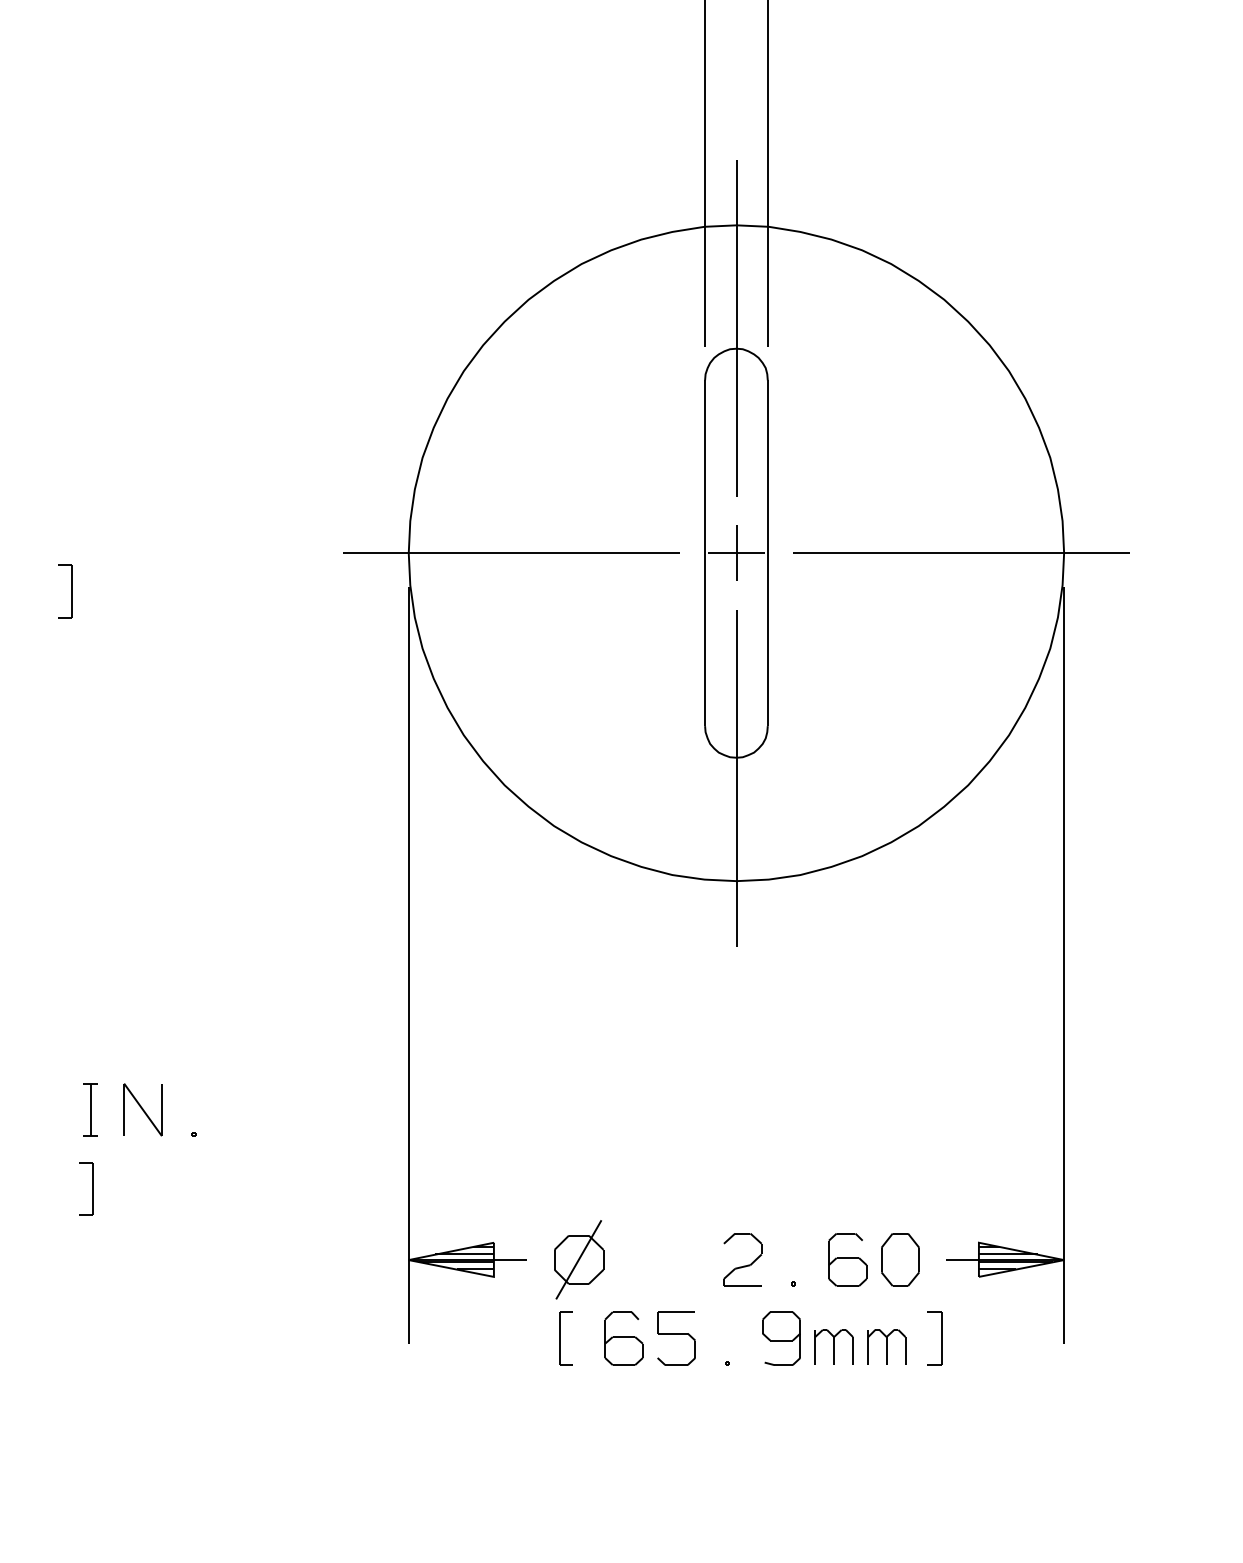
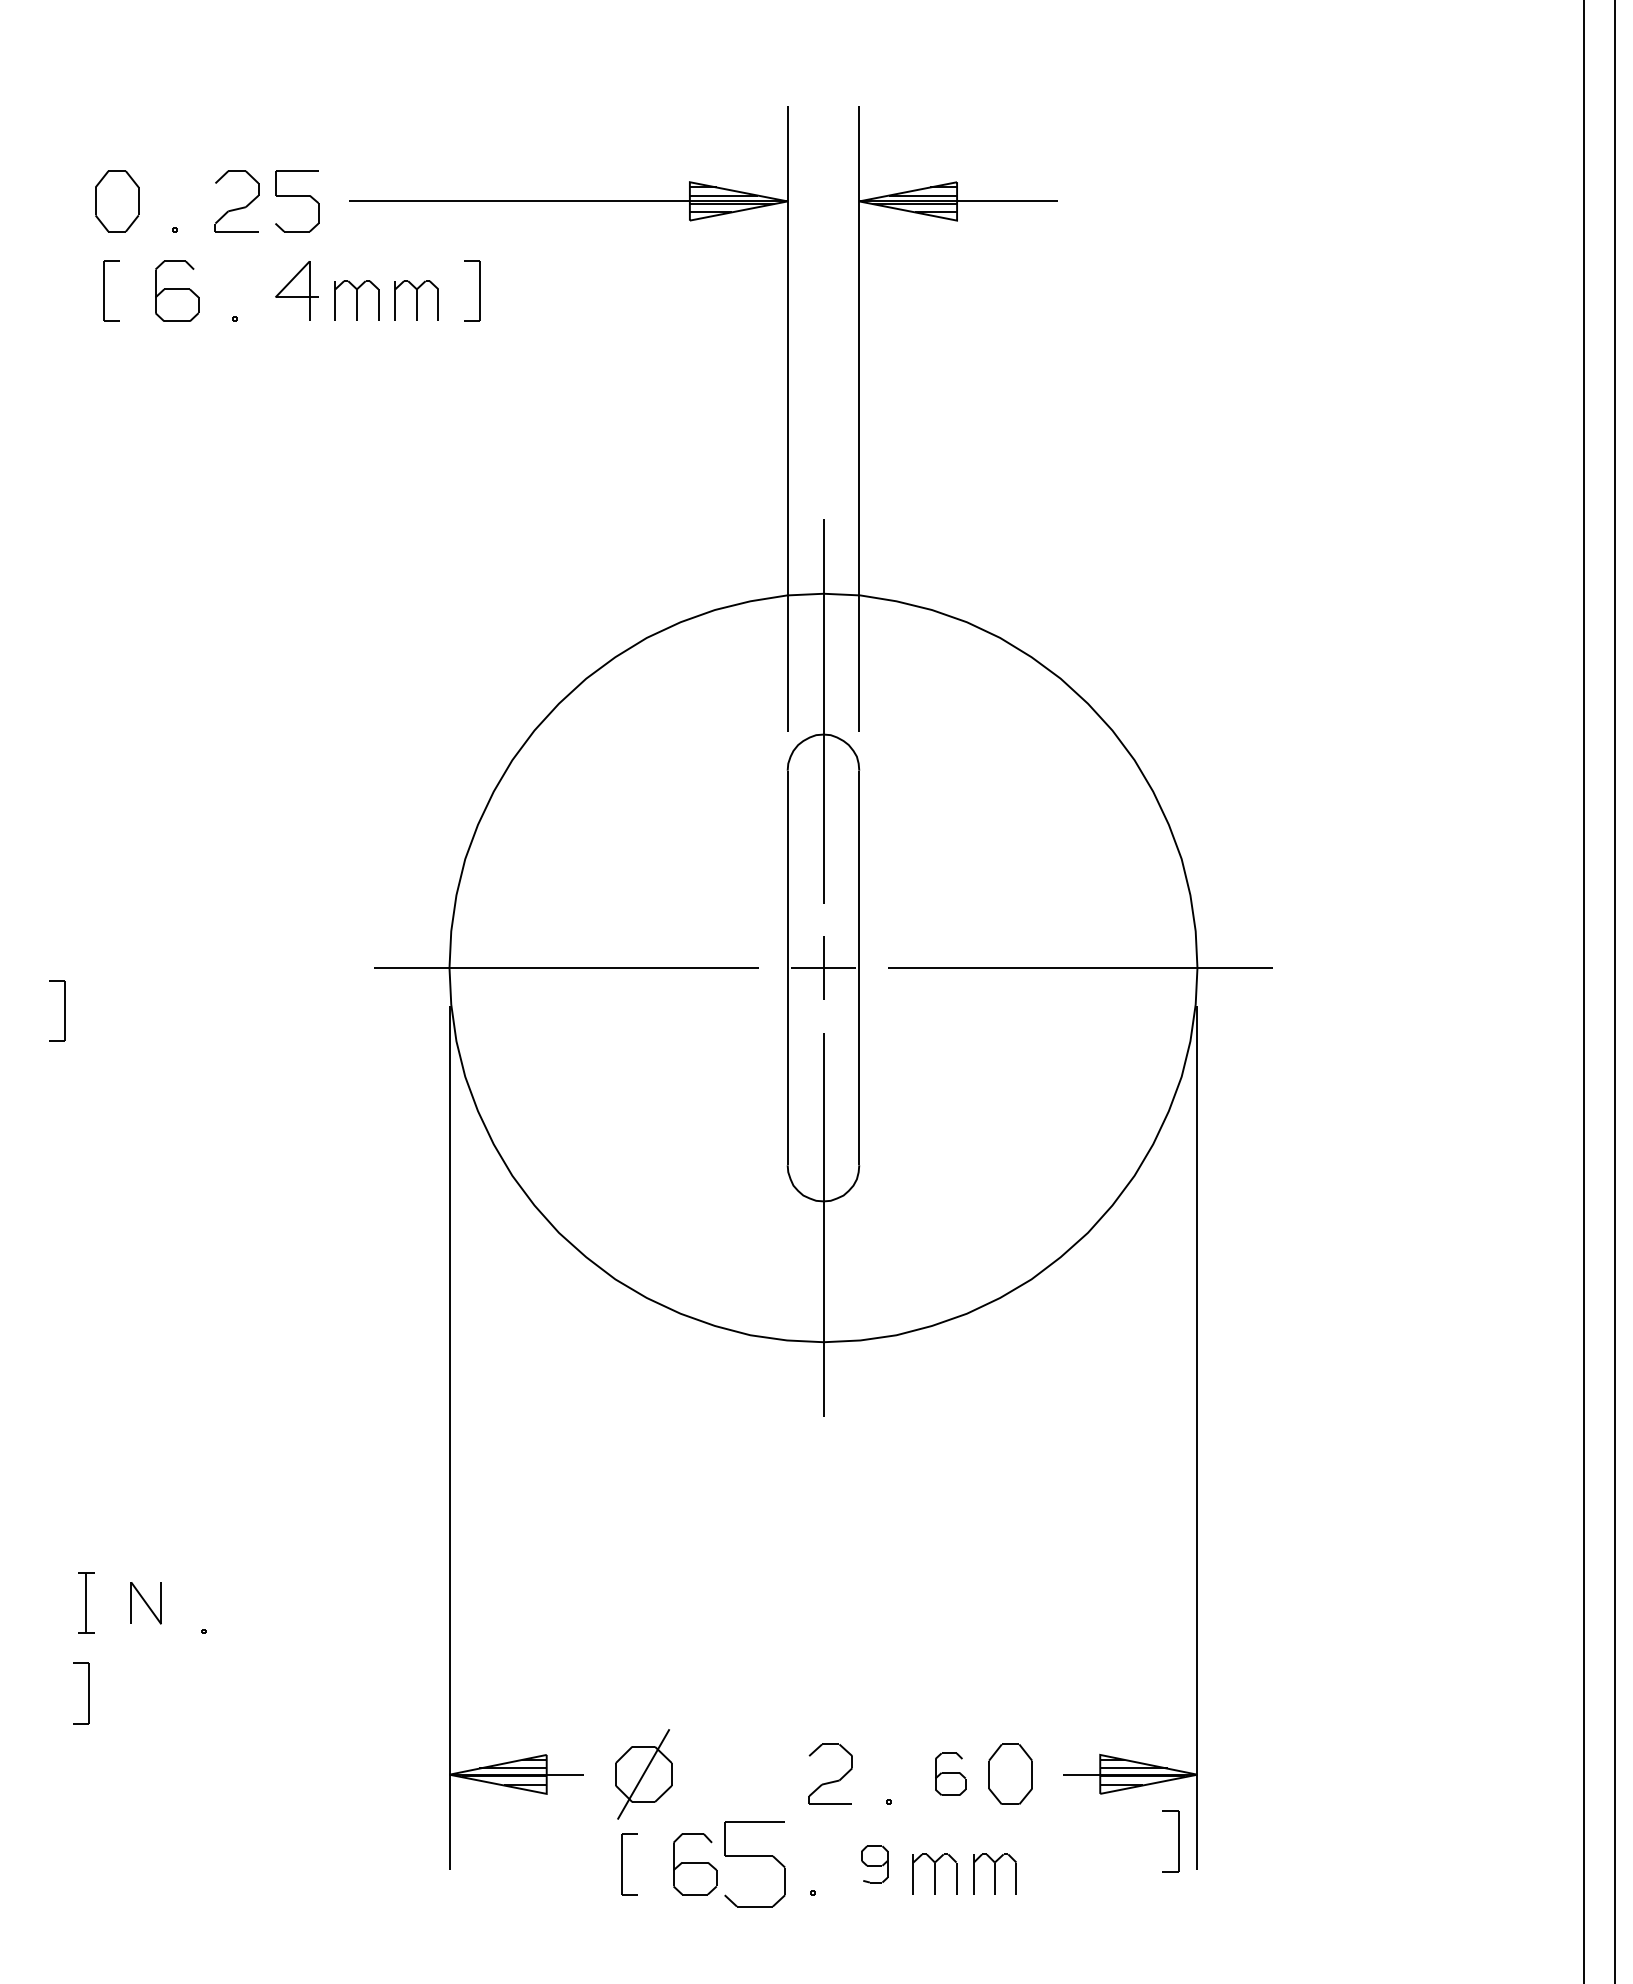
part: (143, 1110) -> (146, 1603), size x0.7
part: (847, 1259) -> (950, 1773), size x0.7
part: (676, 1338) -> (755, 1864), size x1.4
part: (781, 1338) -> (874, 1864), size x0.6
part: (941, 1338) -> (1178, 1841), moved

